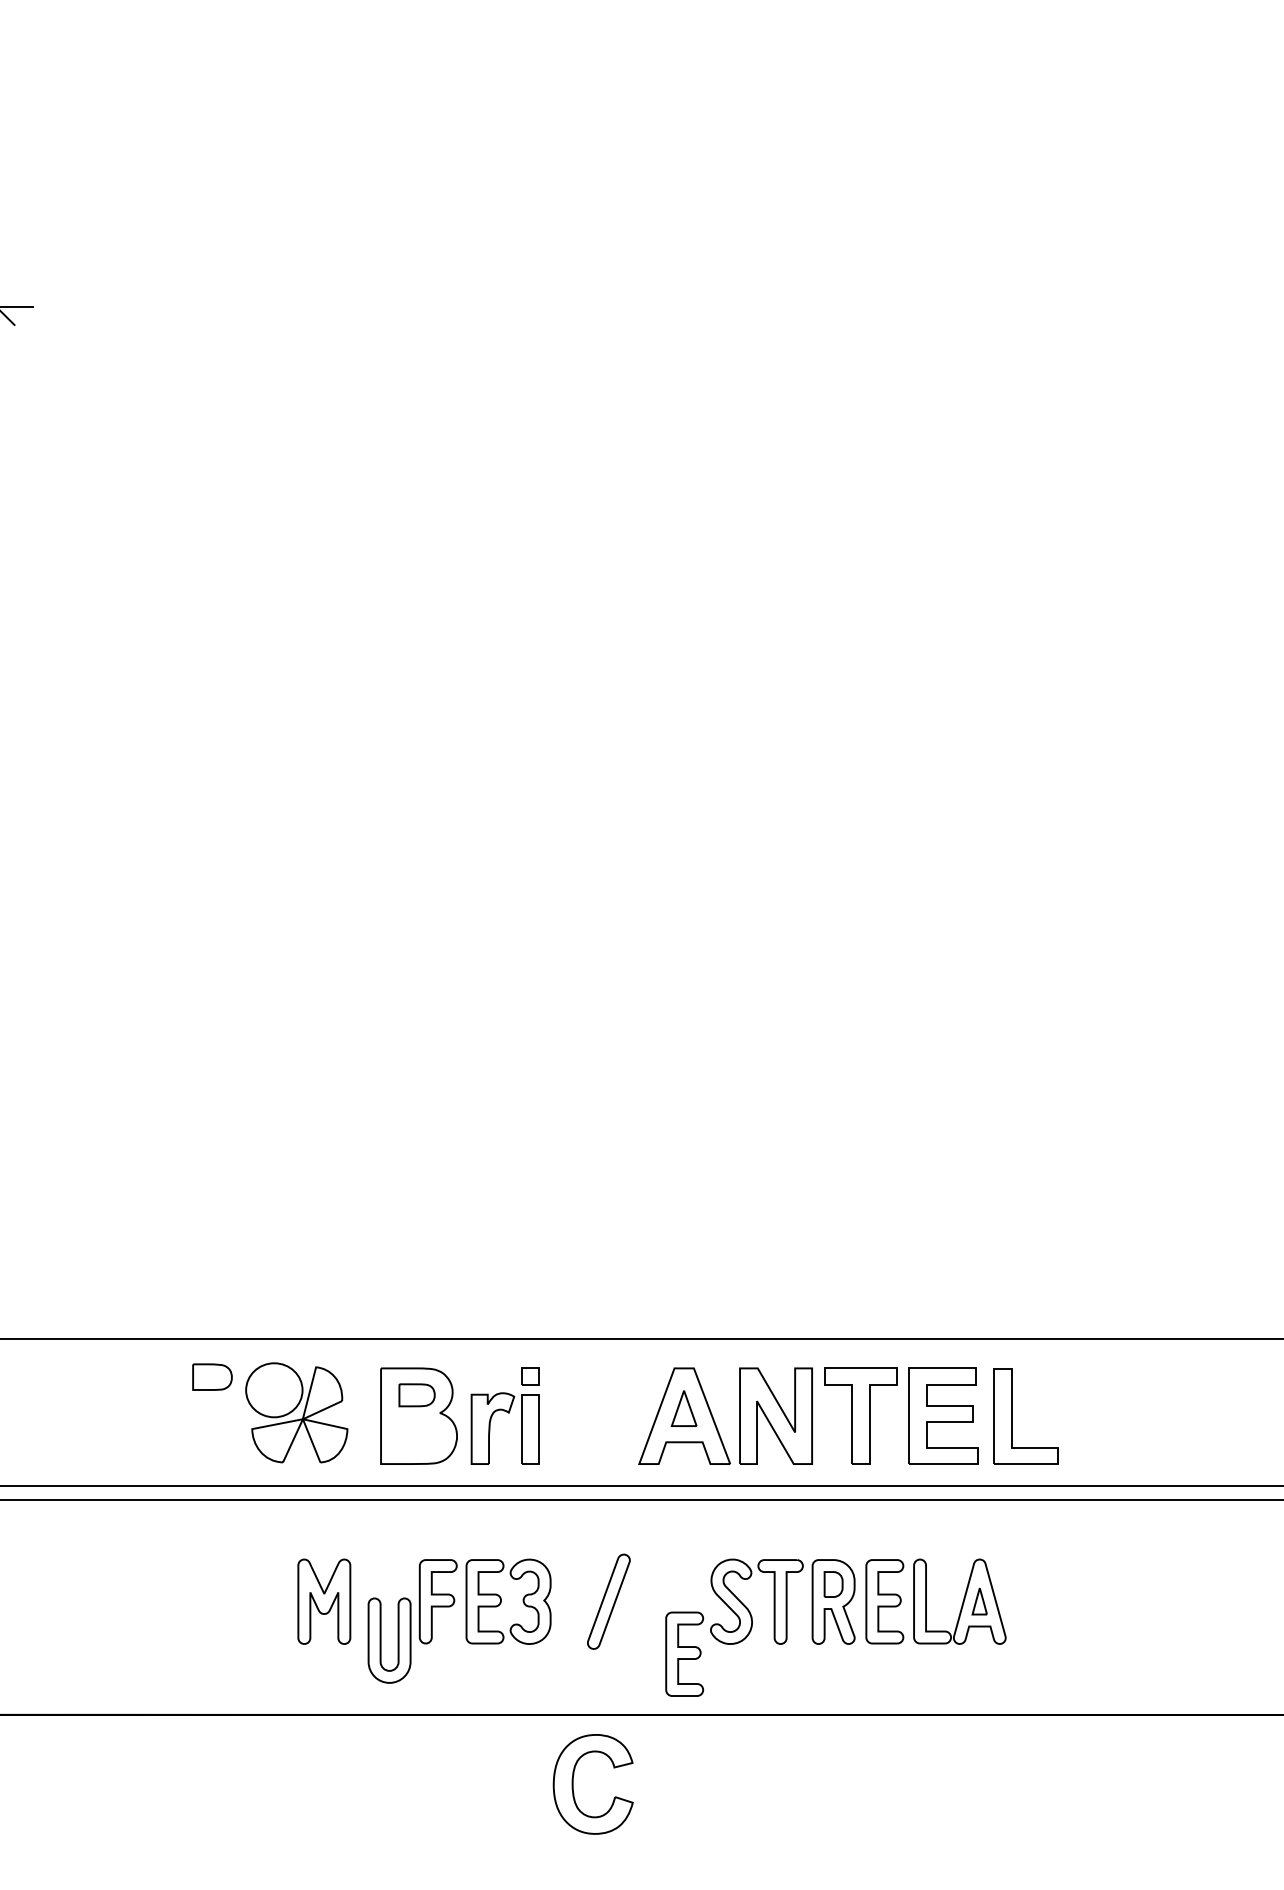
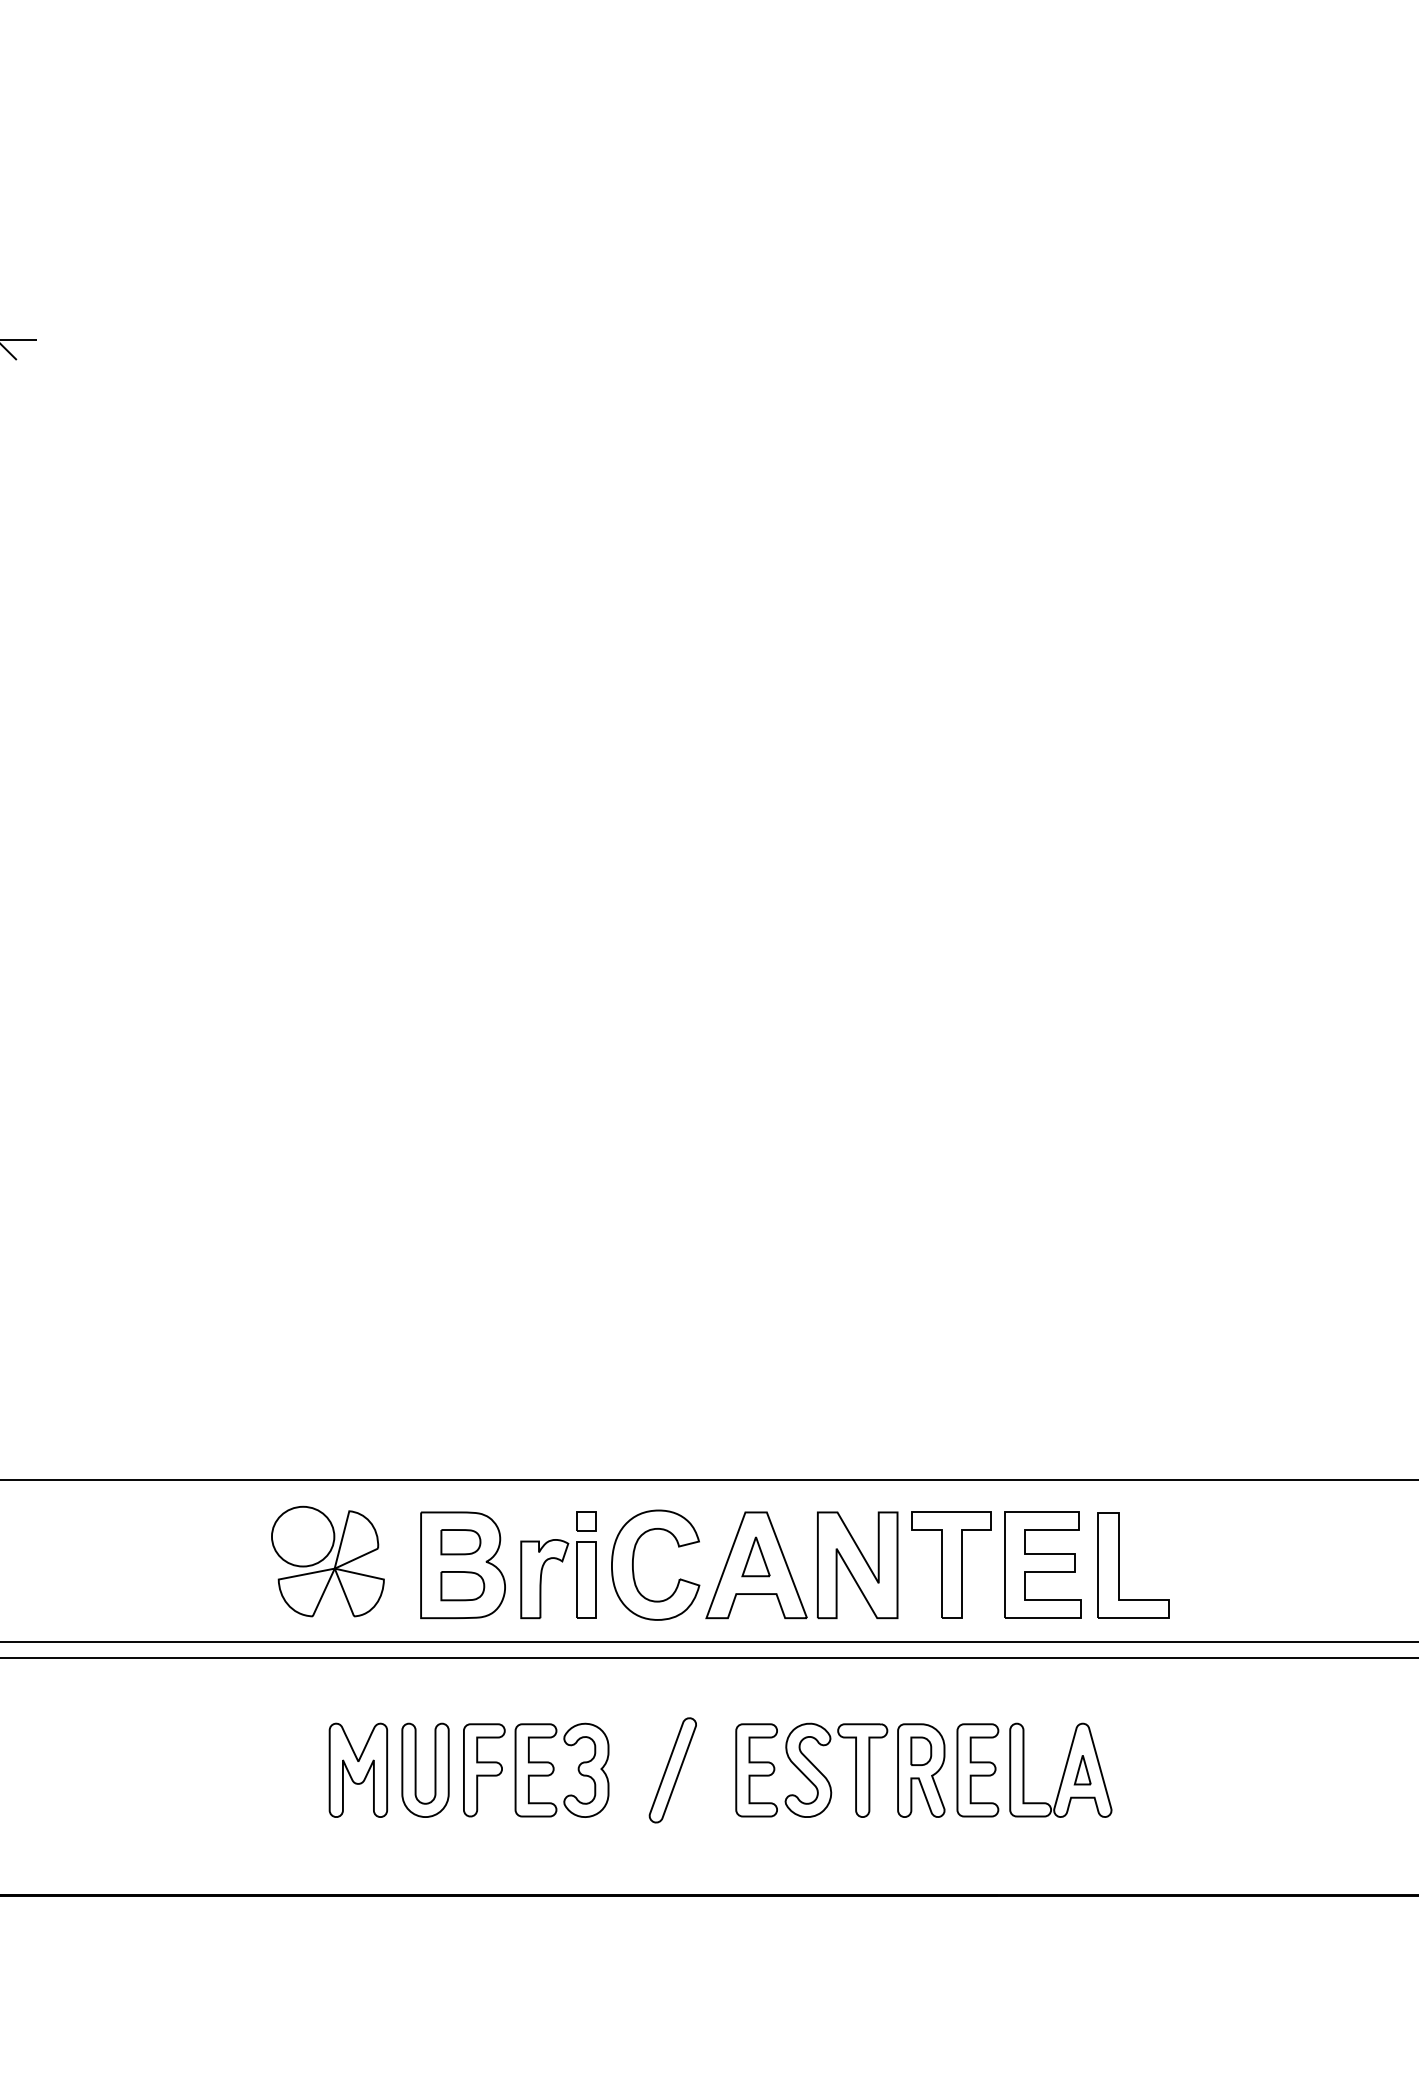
part: (212, 1377) -> (462, 1586), moved
part: (381, 1639) -> (416, 1769), moved
part: (684, 1654) -> (756, 1770), moved
part: (573, 1783) -> (633, 1564), moved

